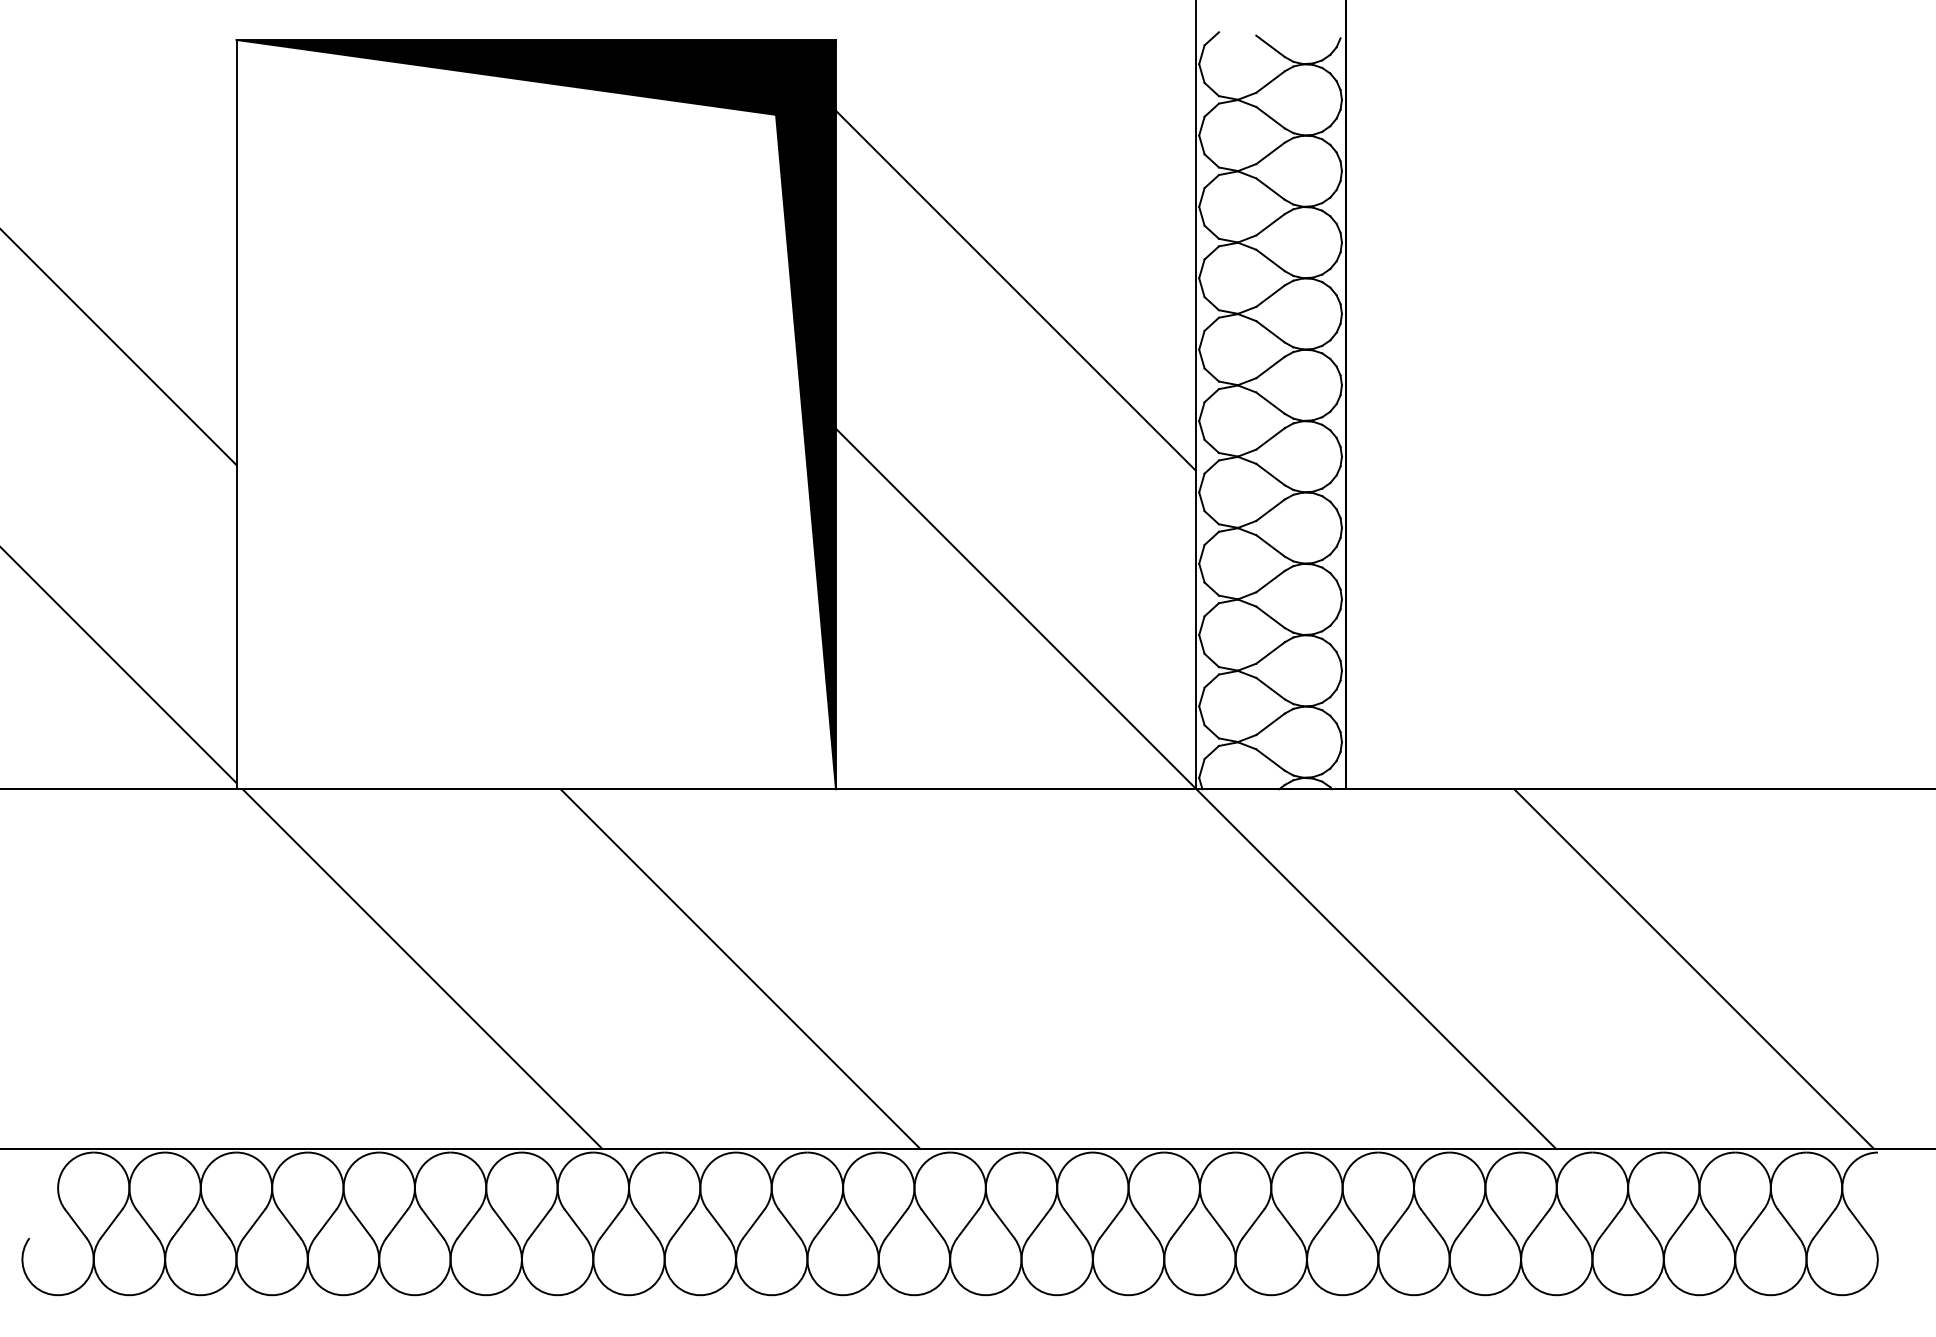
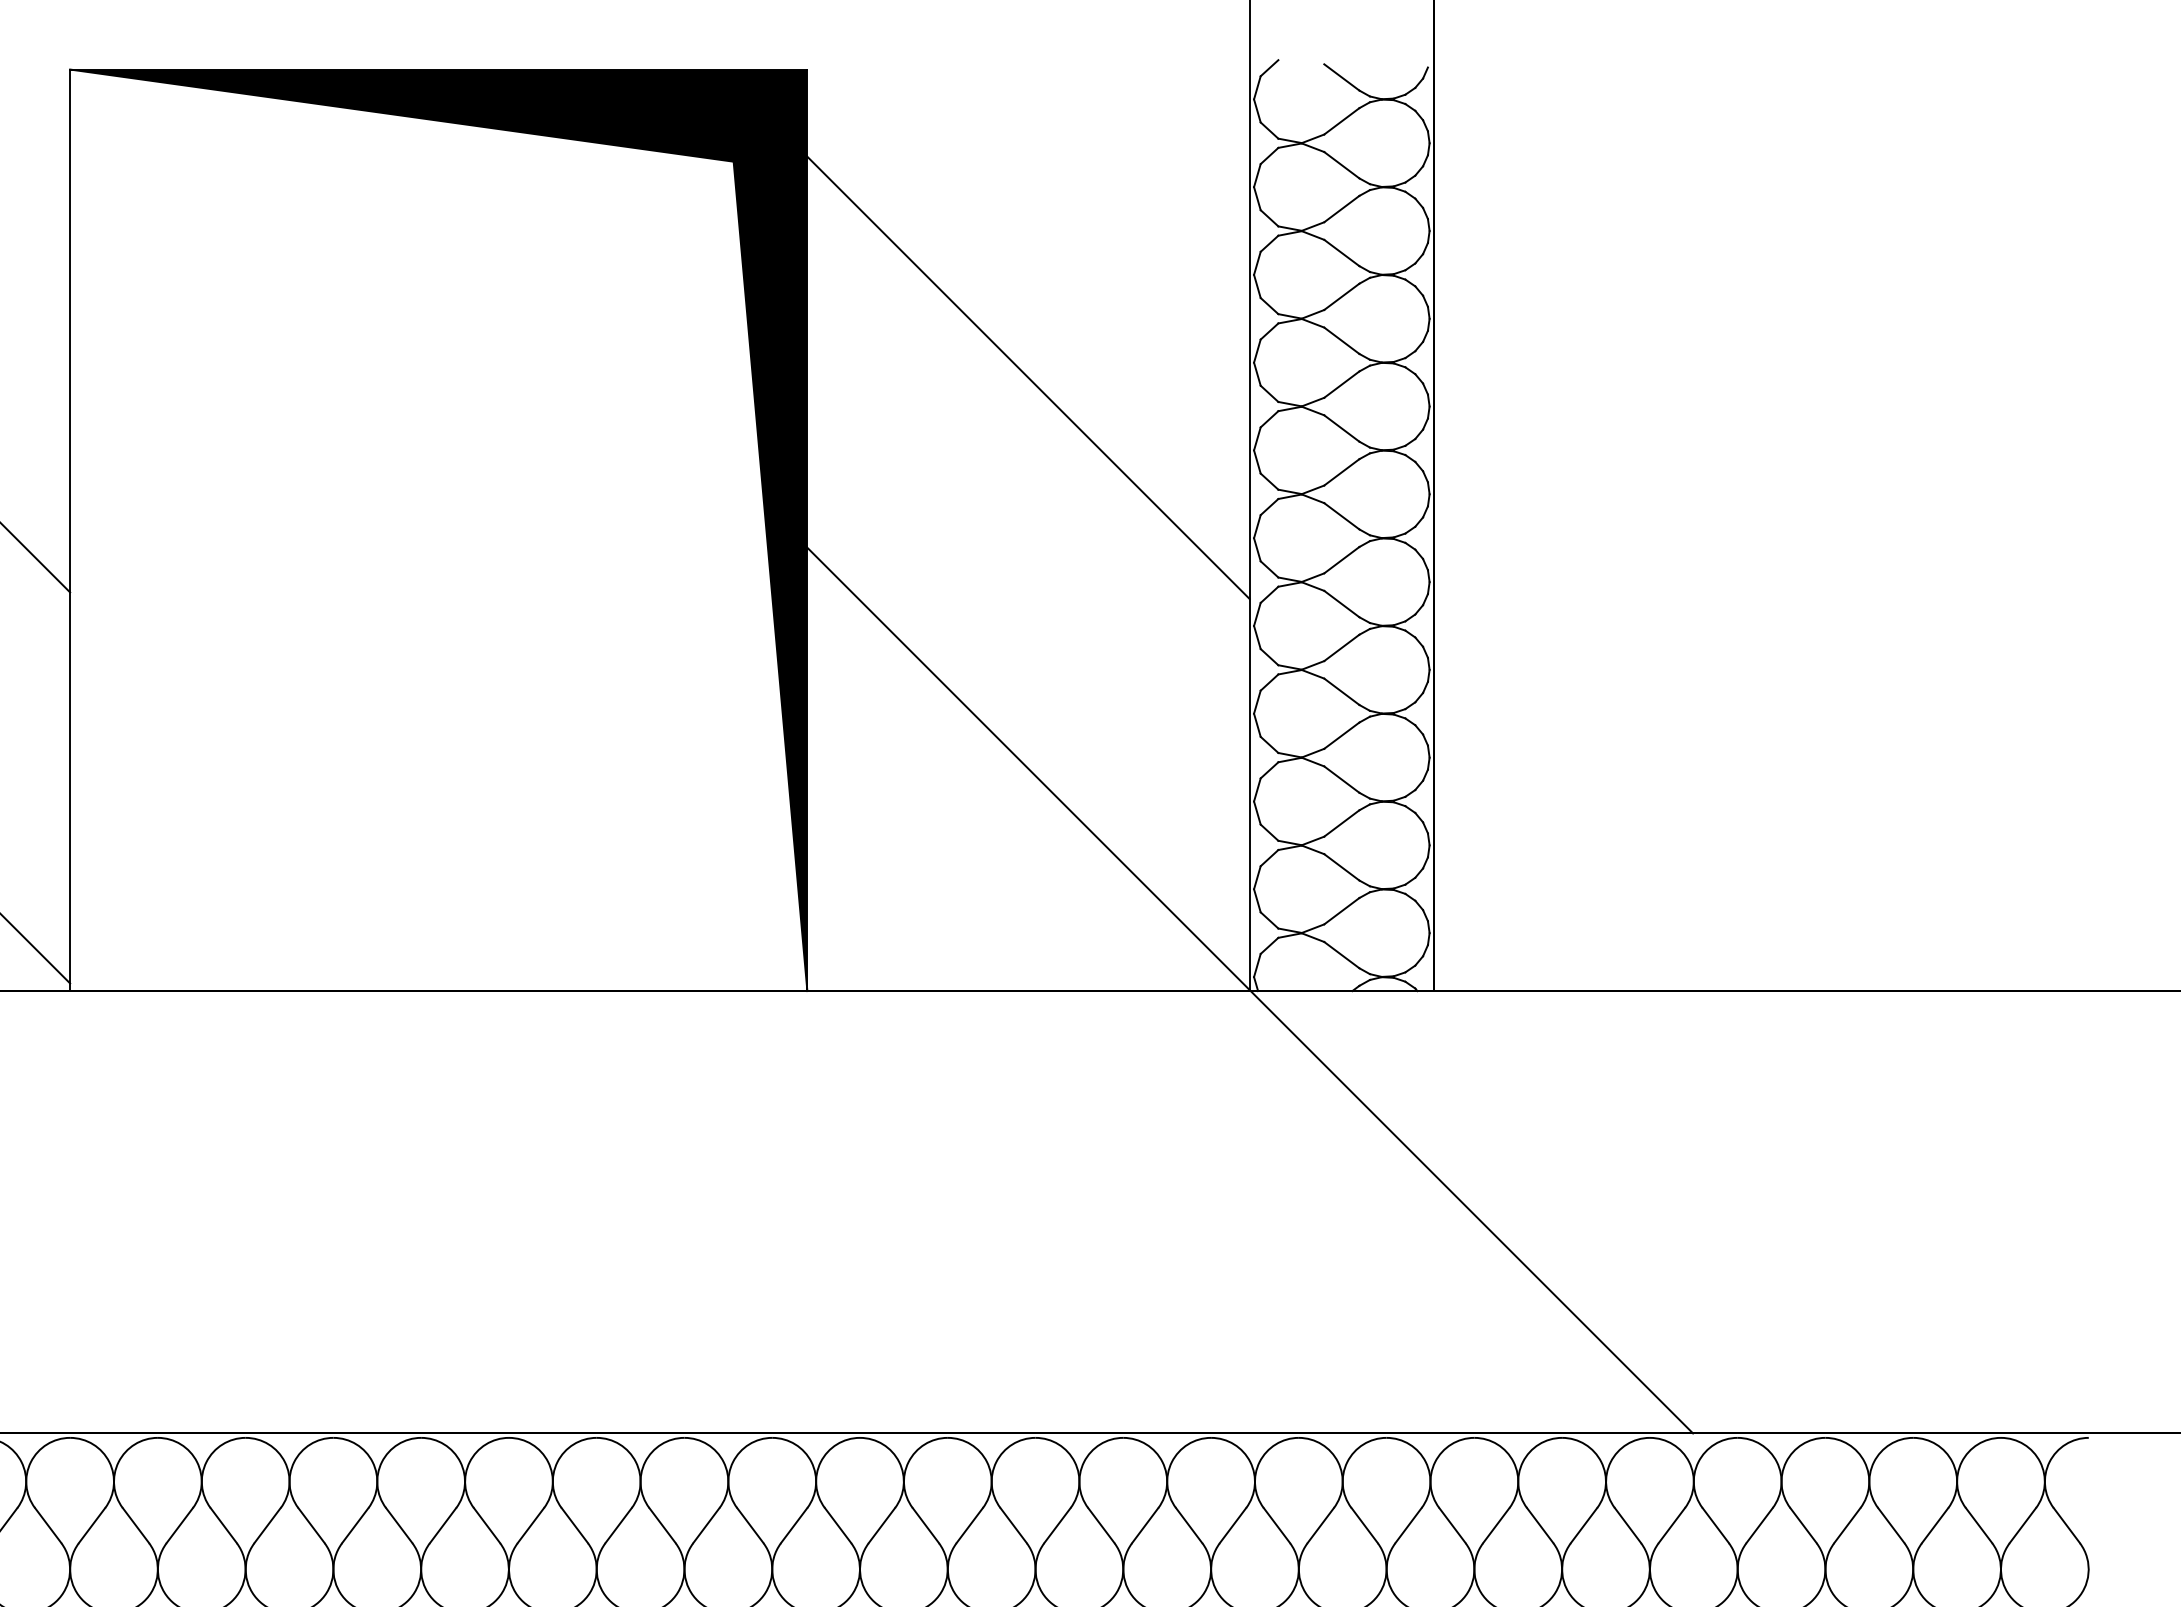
line: (422, 968) -> (298, 1211), removed
line: (740, 968) -> (689, 1211), removed
line: (1694, 968) -> (1863, 1211), removed

